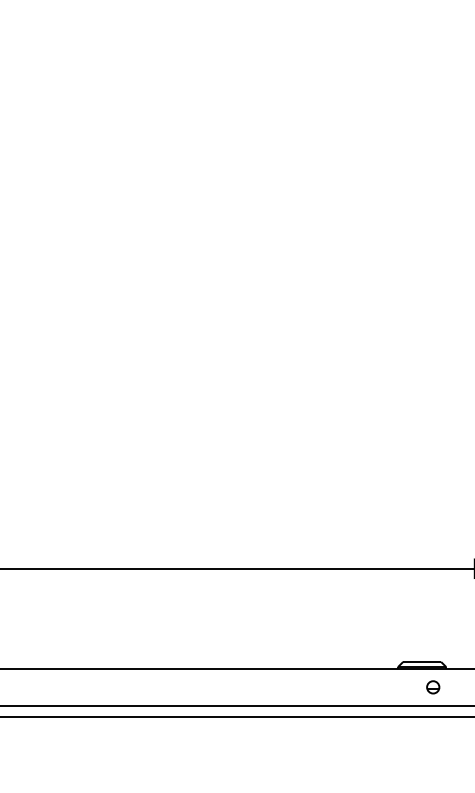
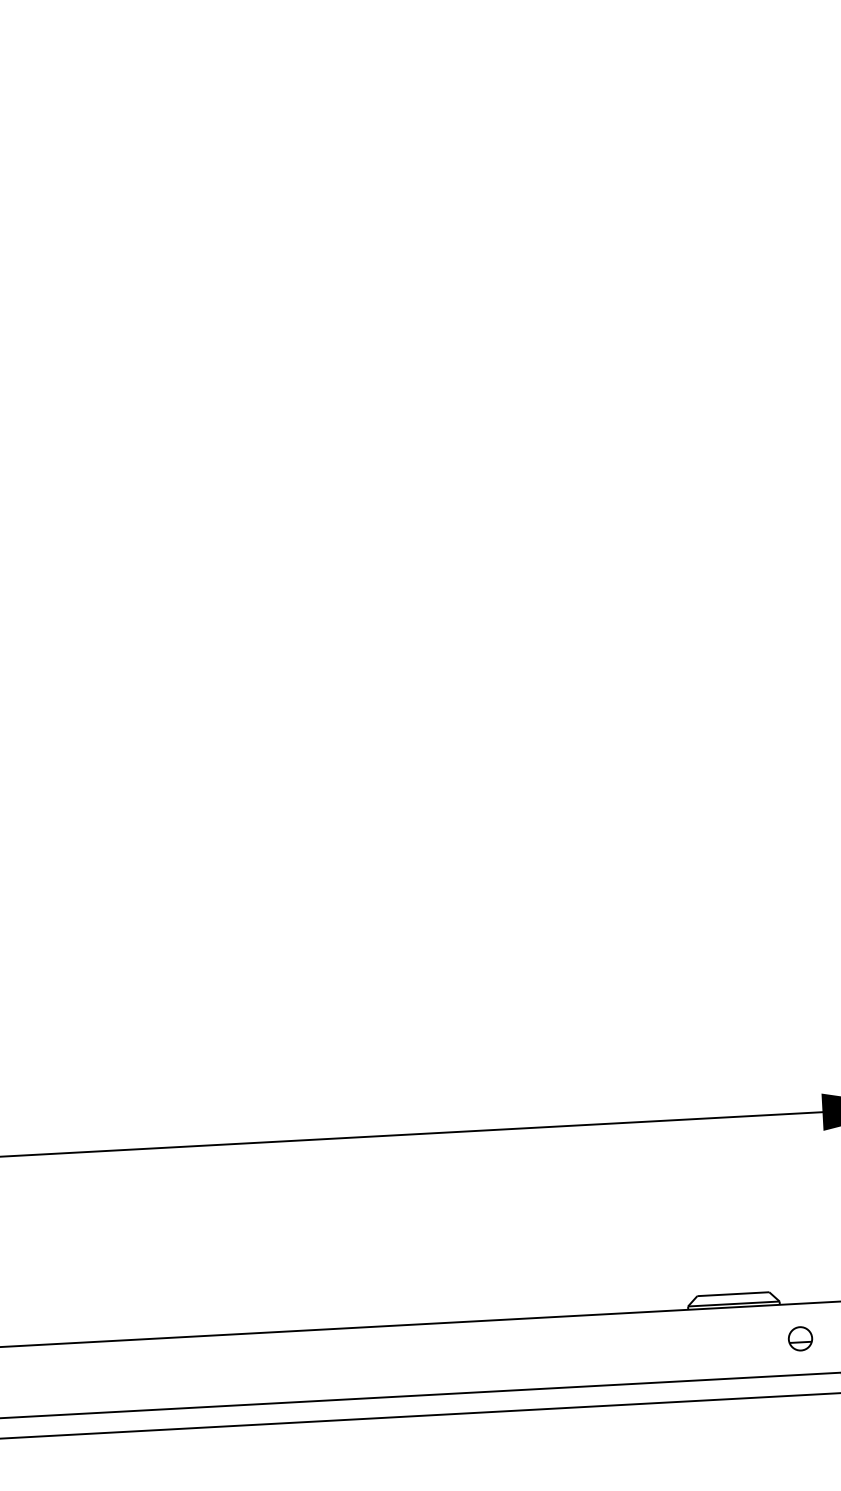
part: (433, 687) -> (801, 1339), moved

